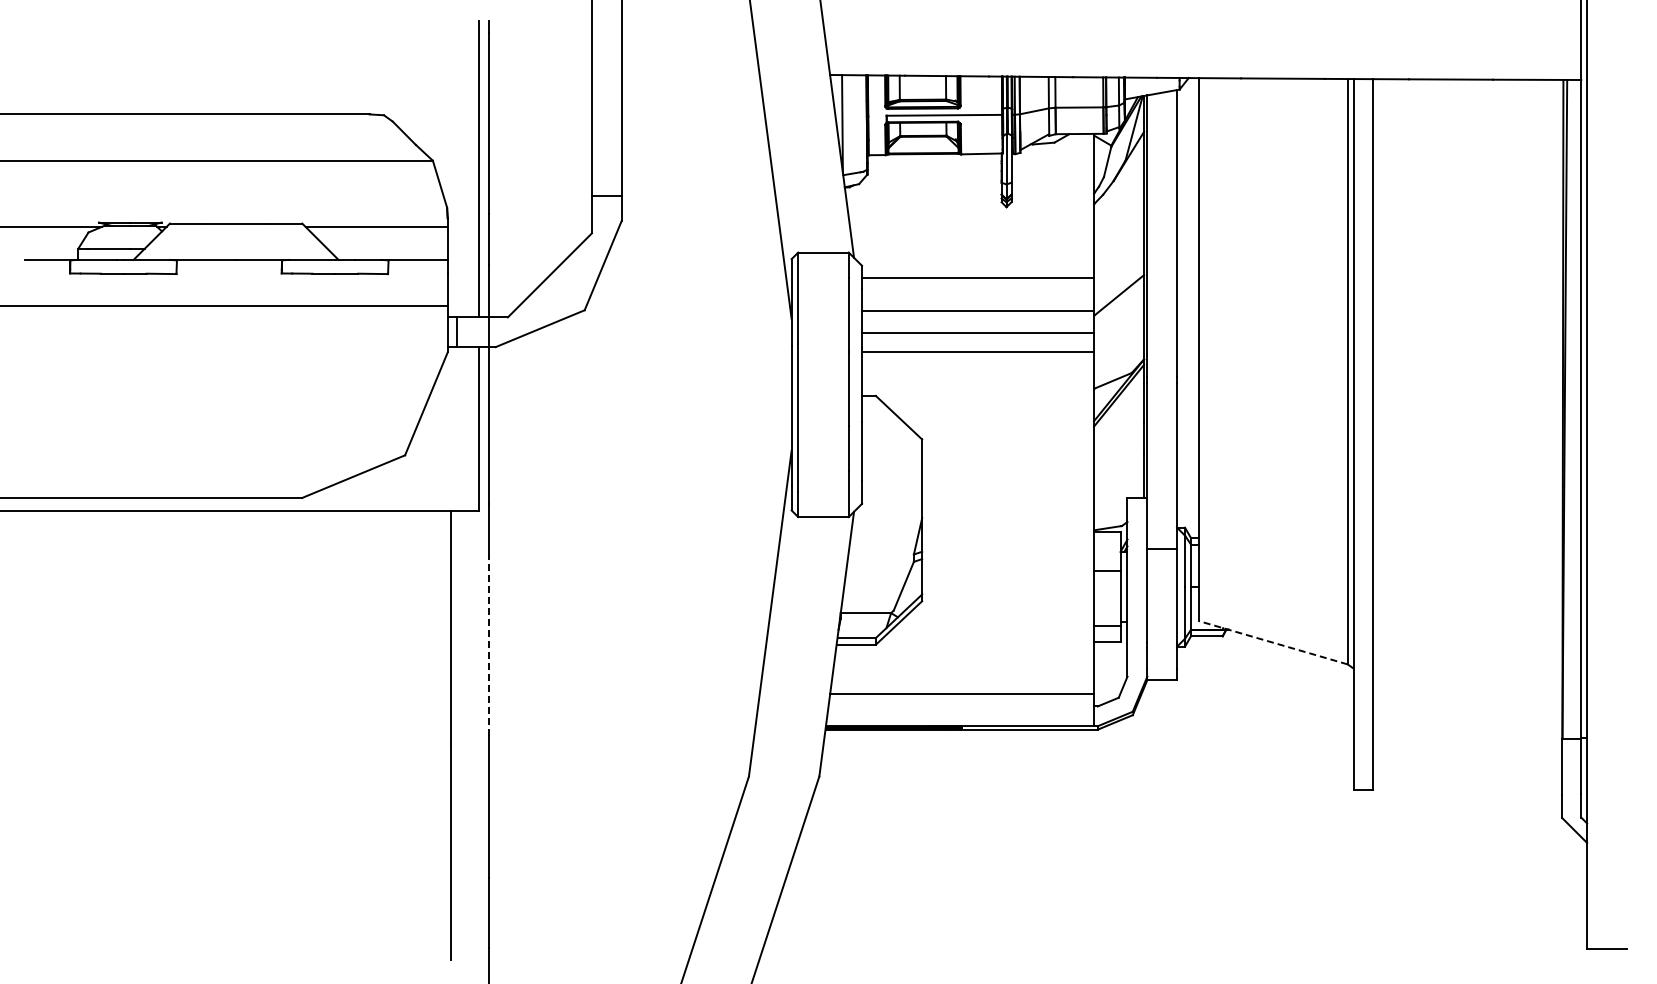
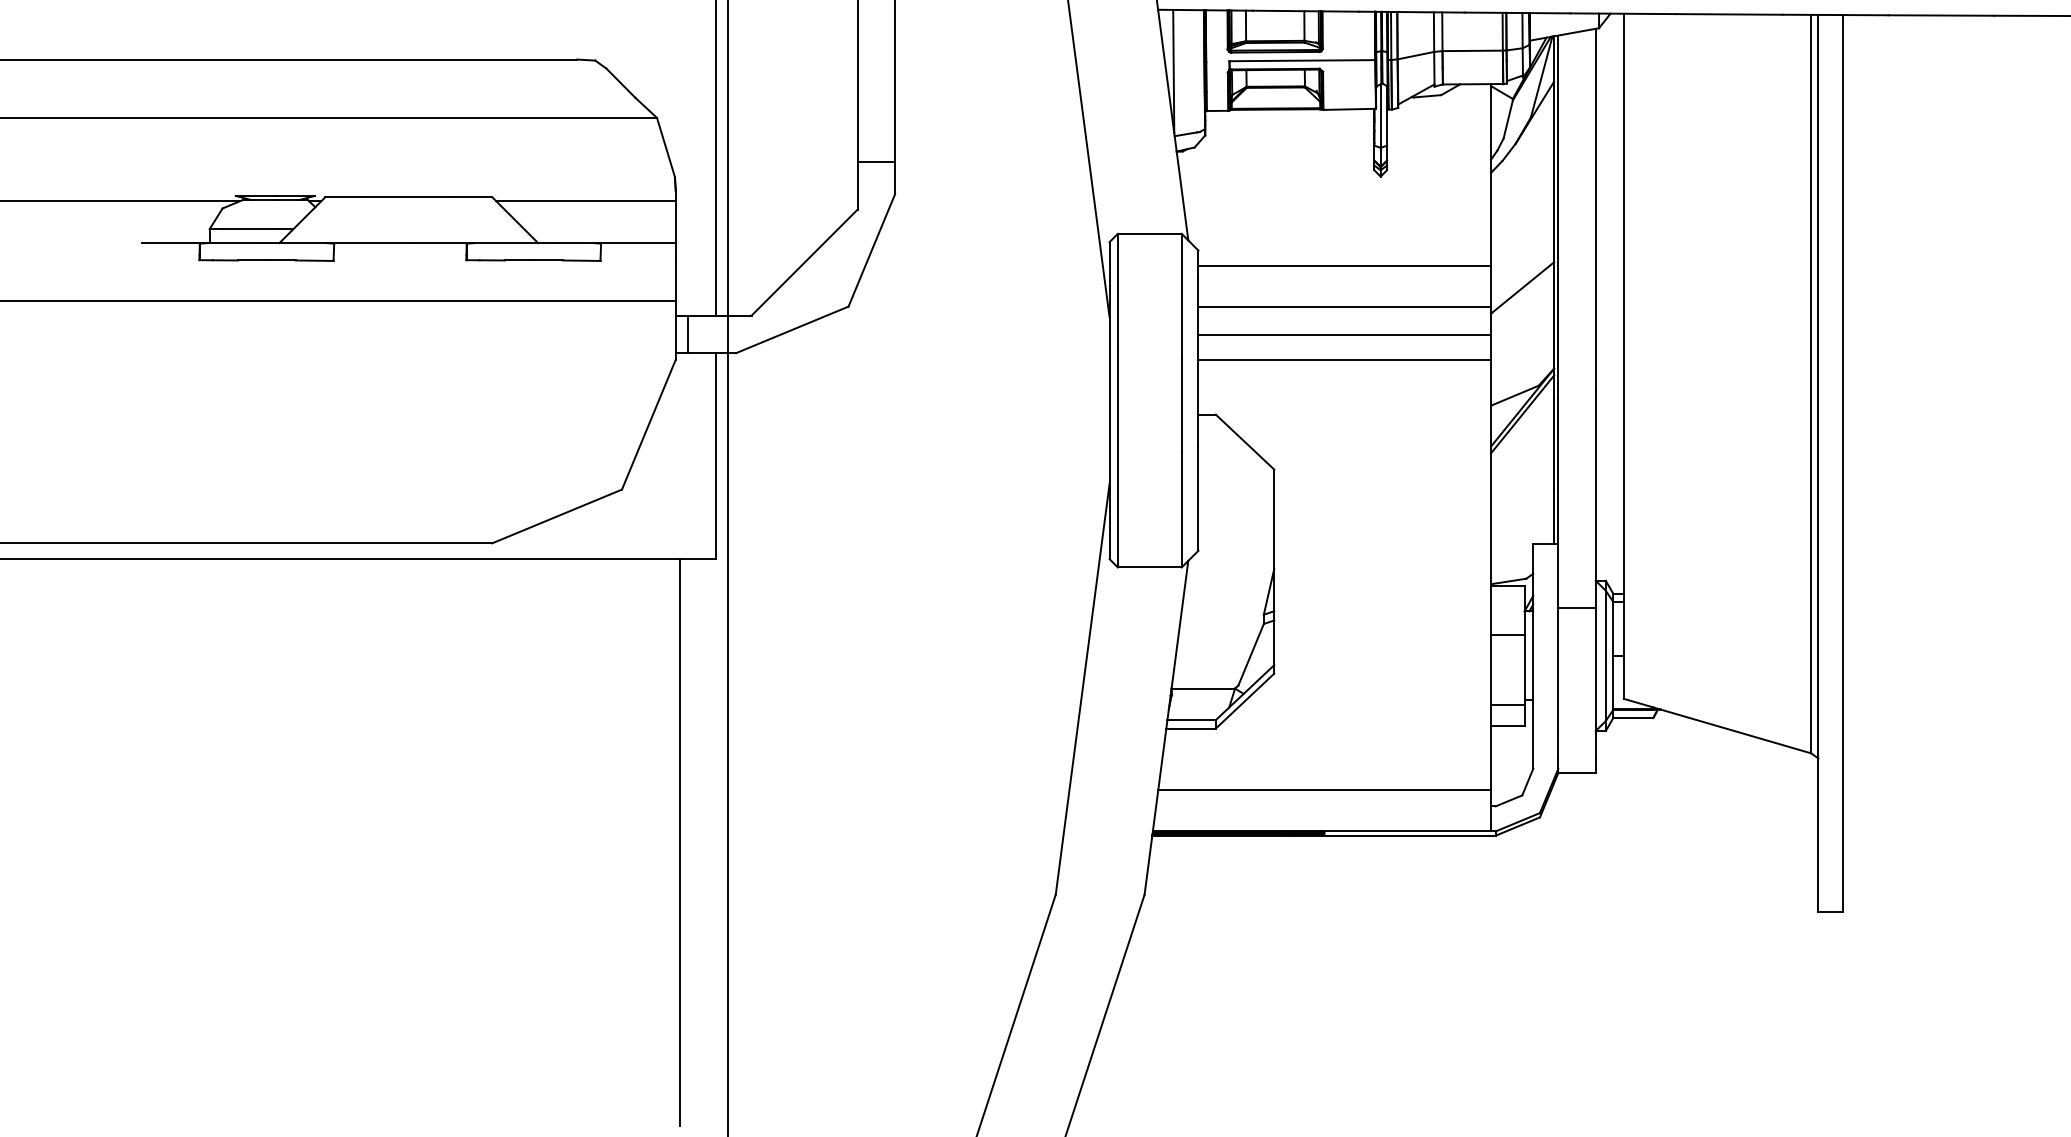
line: (1273, 642) -> (1717, 725), dashed -> solid
line: (488, 645) -> (727, 729), dashed -> solid

